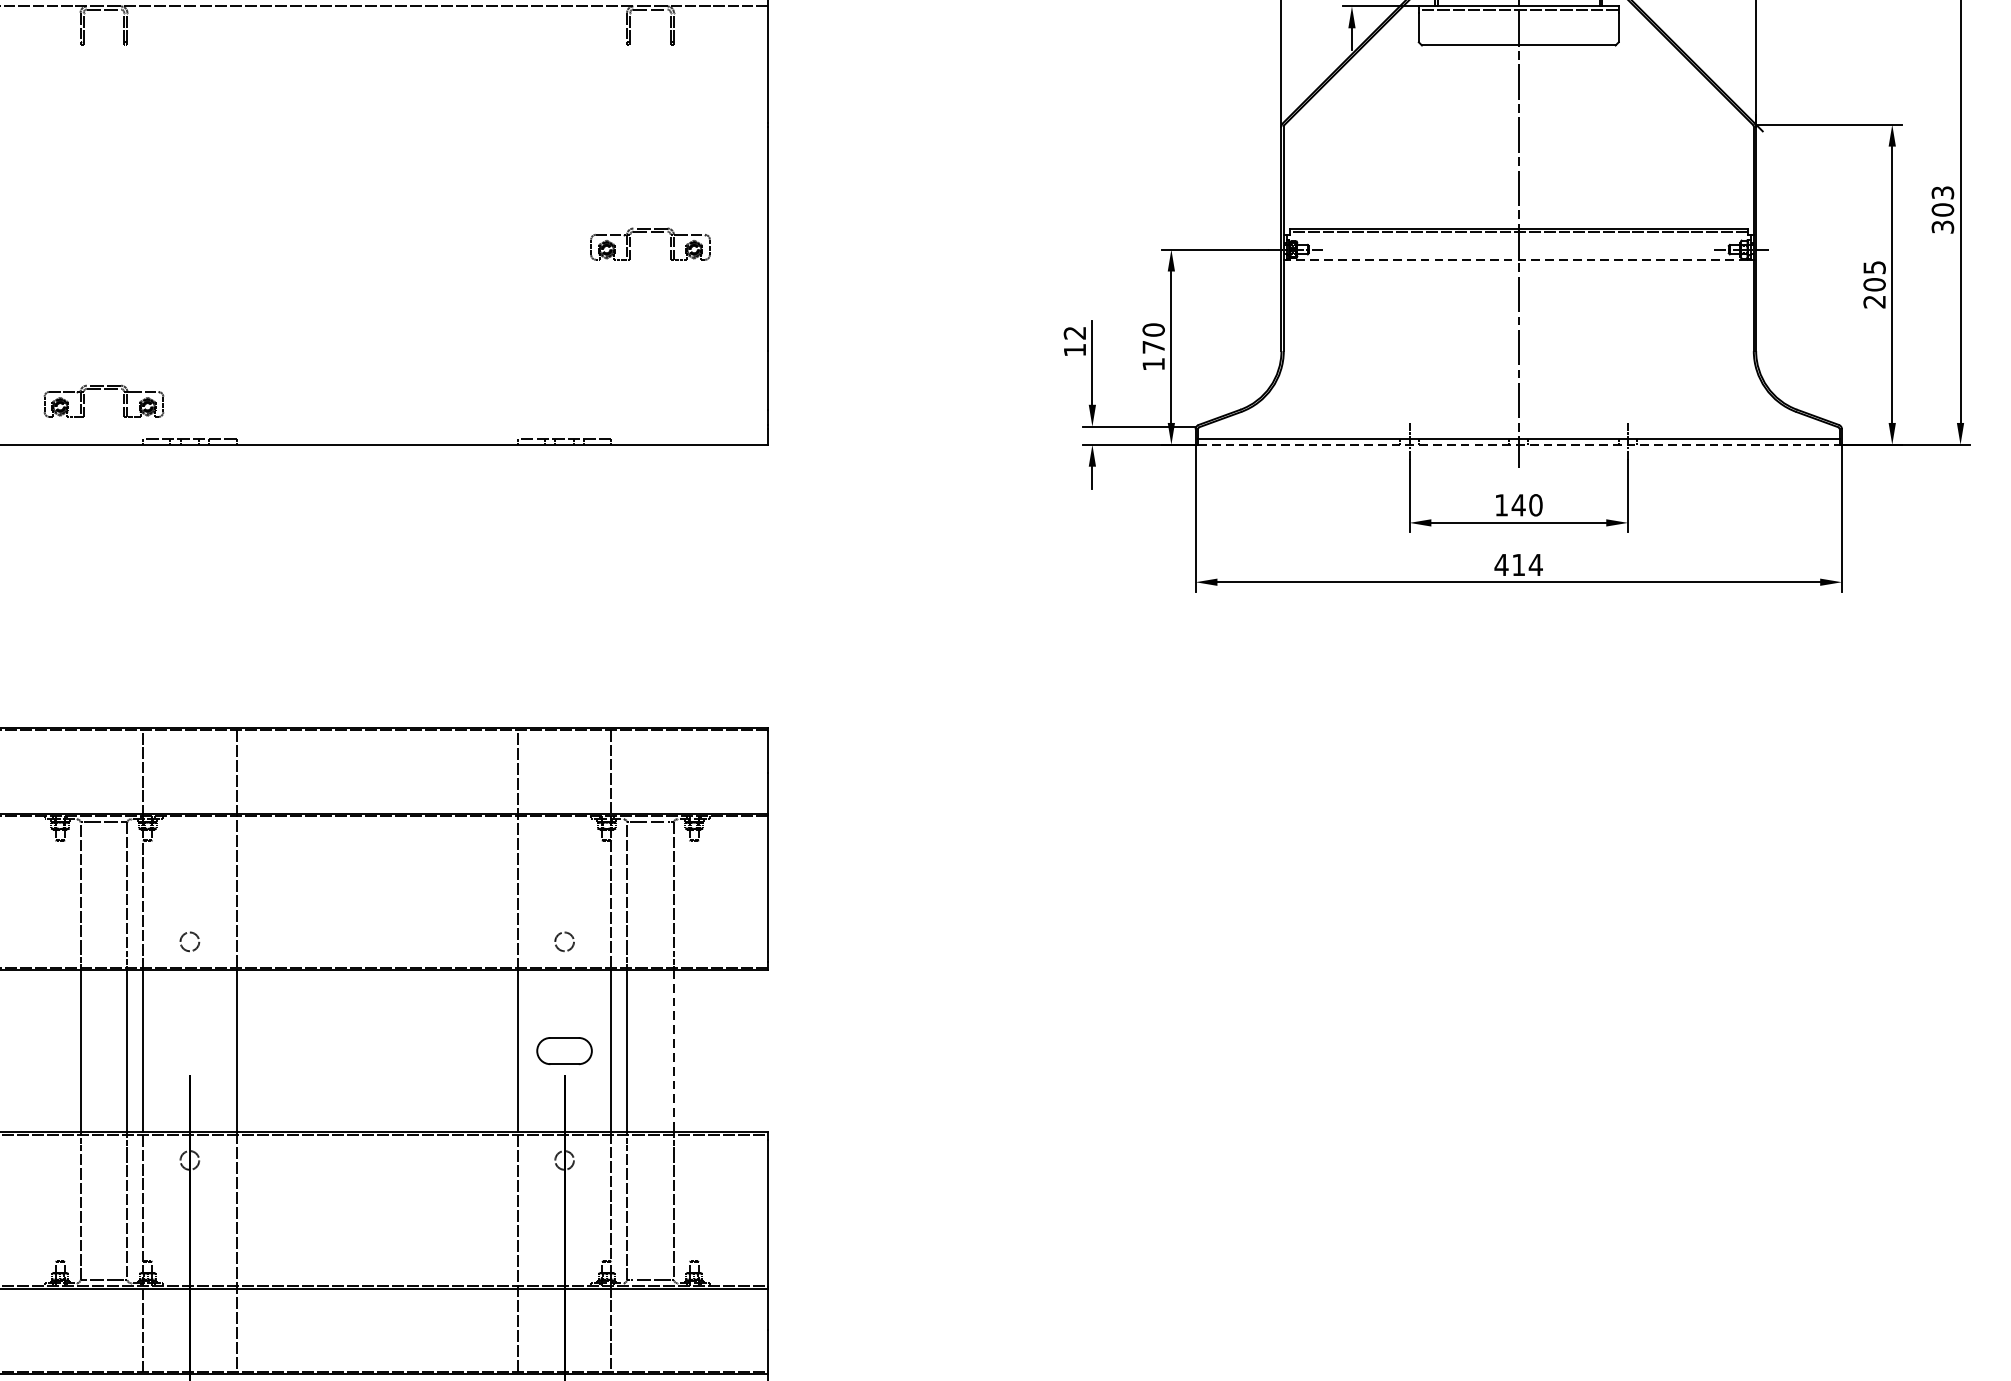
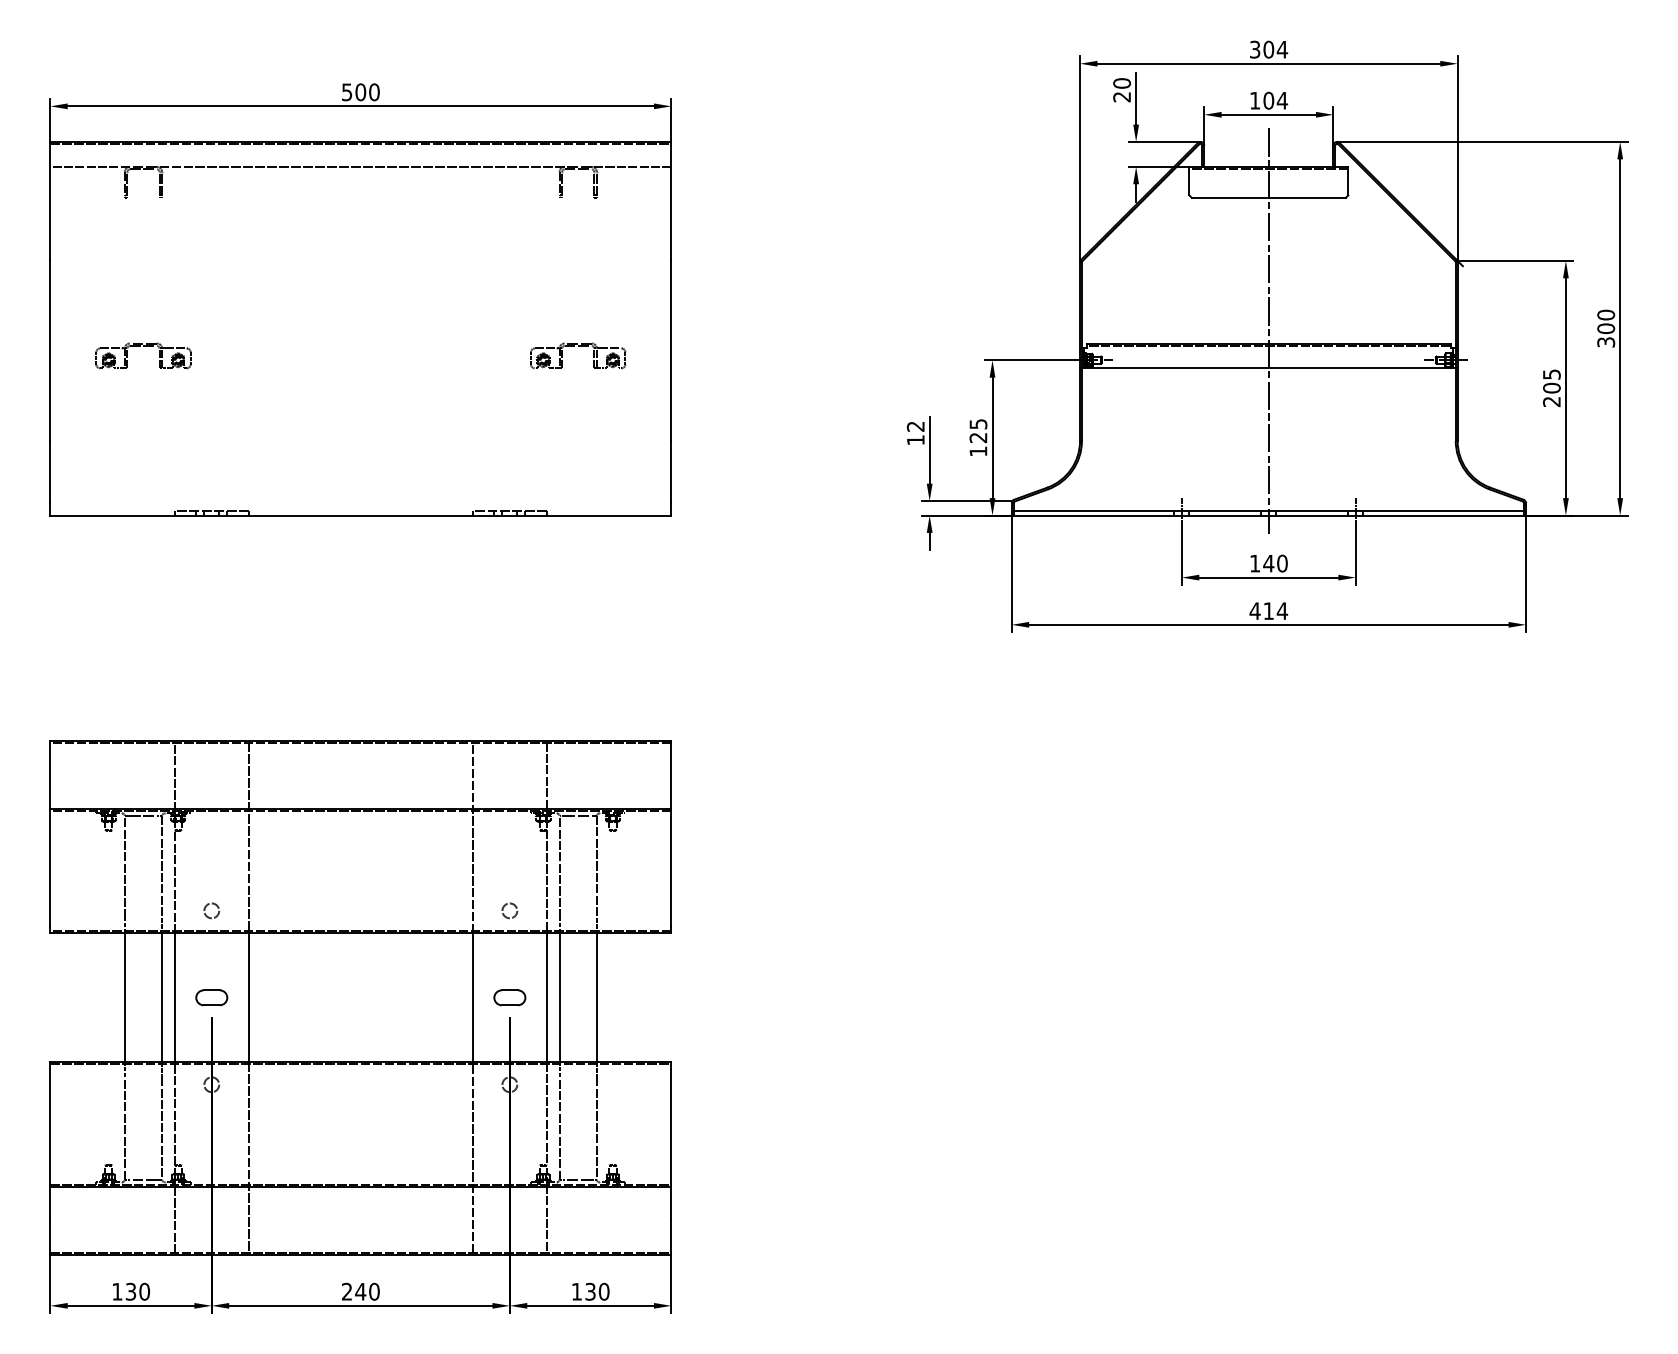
text: (1943, 192) -> (1606, 314), 303 -> 300
line: (1518, 259) -> (1268, 368), dashed -> solid
text: (1153, 337) -> (978, 430), 170 -> 125
part: (104, 389) -> (143, 346), moved
line: (1519, 444) -> (1269, 515), dashed -> solid
part: (189, 1050) -> (211, 997), added
part: (564, 1050) -> (509, 997), size x0.71
line: (673, 1050) -> (596, 997), dashed -> solid

